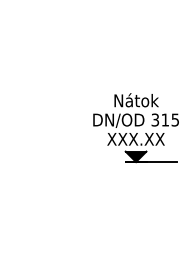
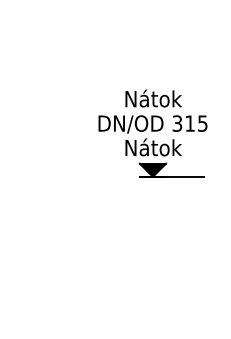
text: (135, 138) -> (152, 147), XXX.XX -> Nátok

